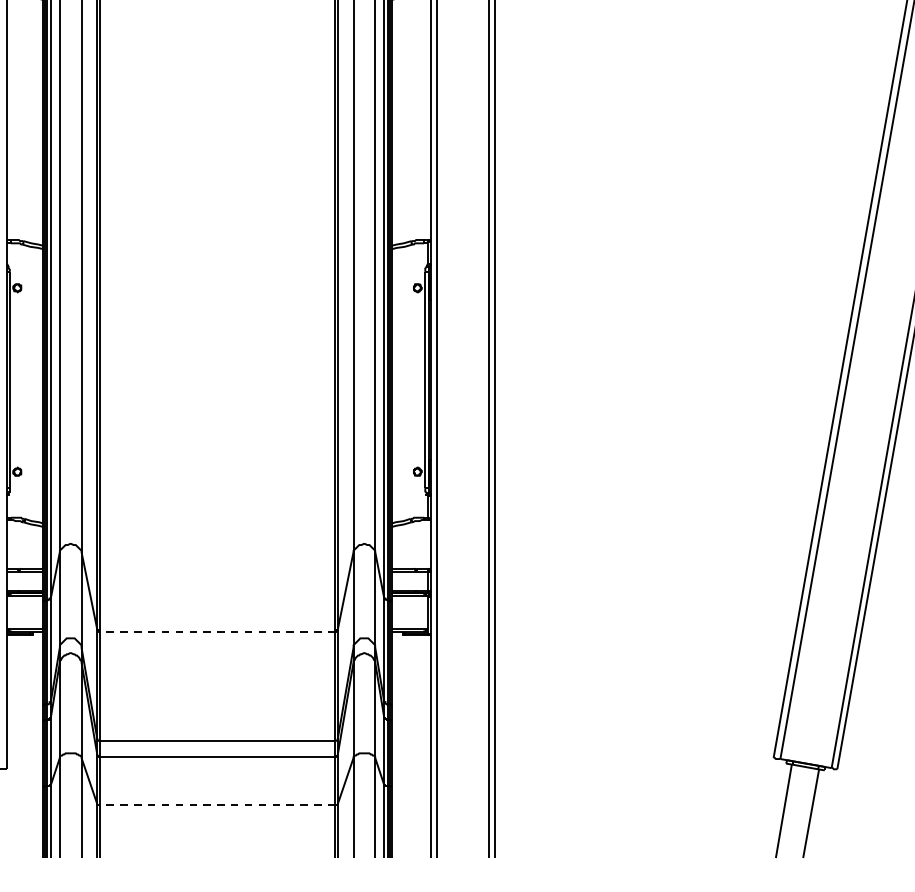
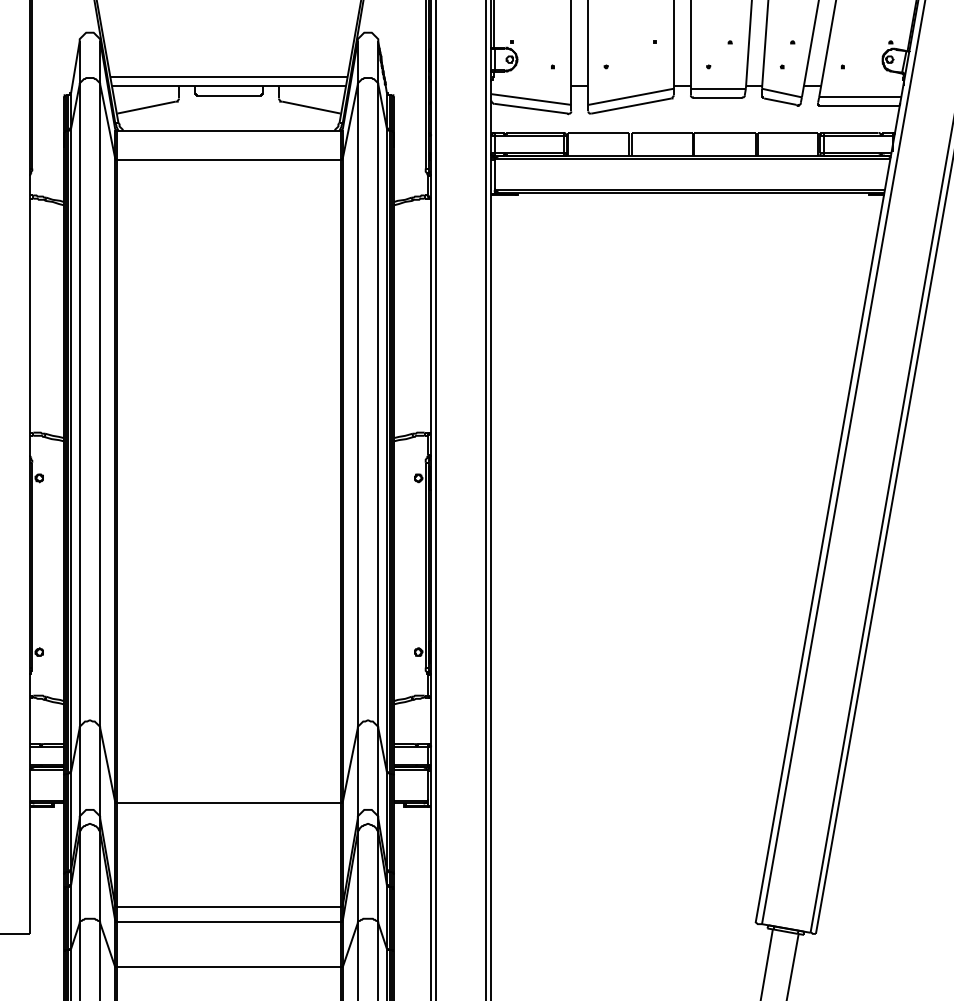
line: (218, 631) -> (229, 803), dashed -> solid
line: (218, 804) -> (229, 967), dashed -> solid

